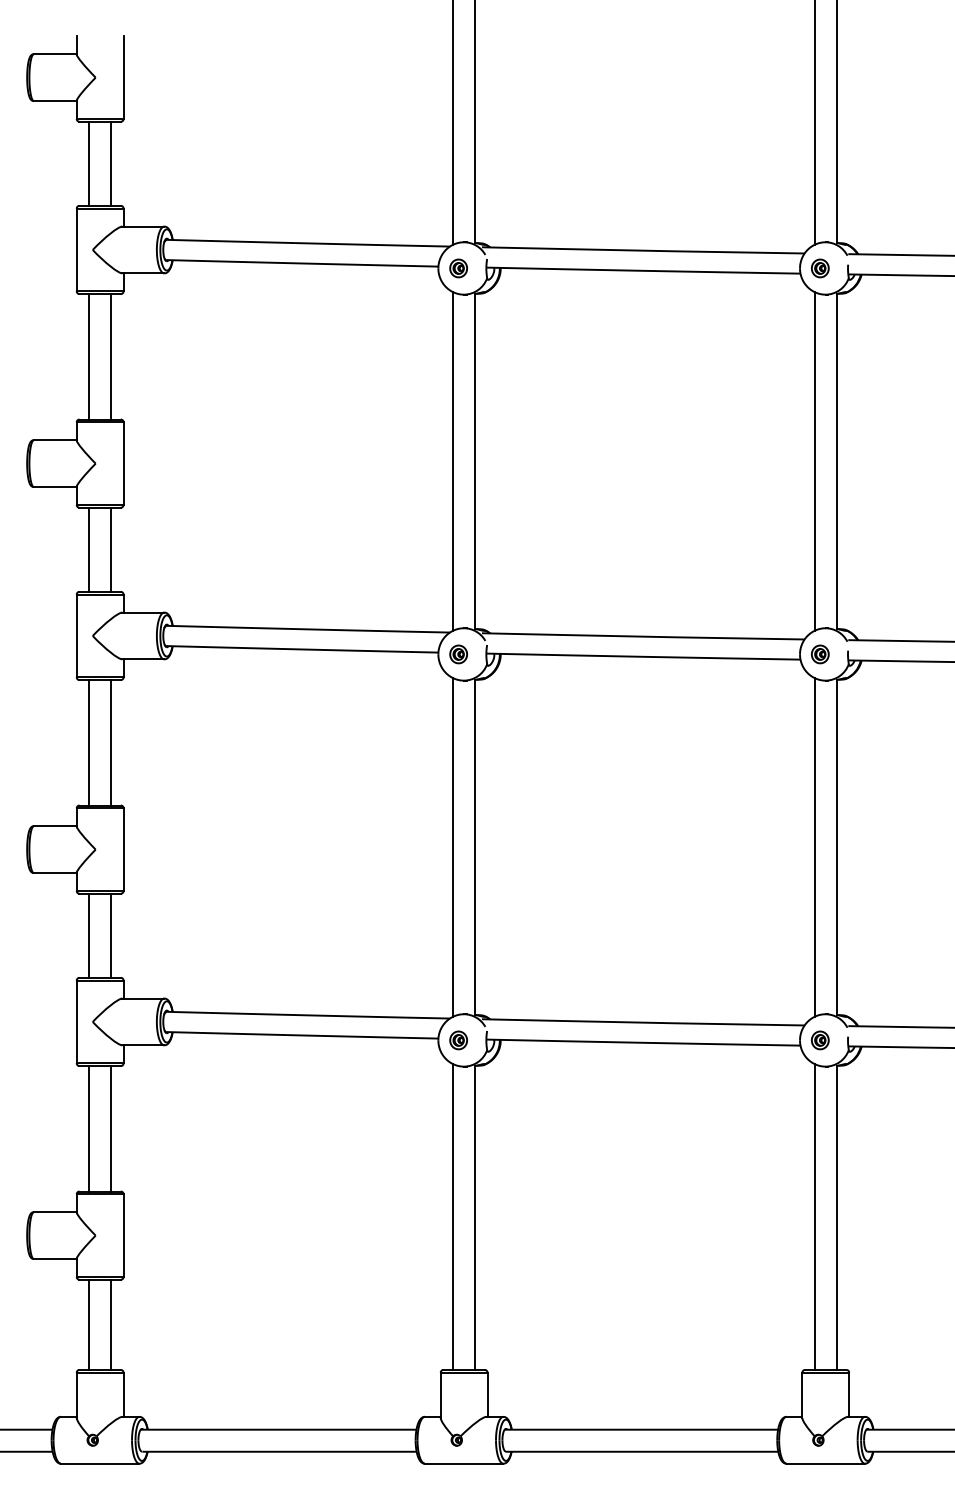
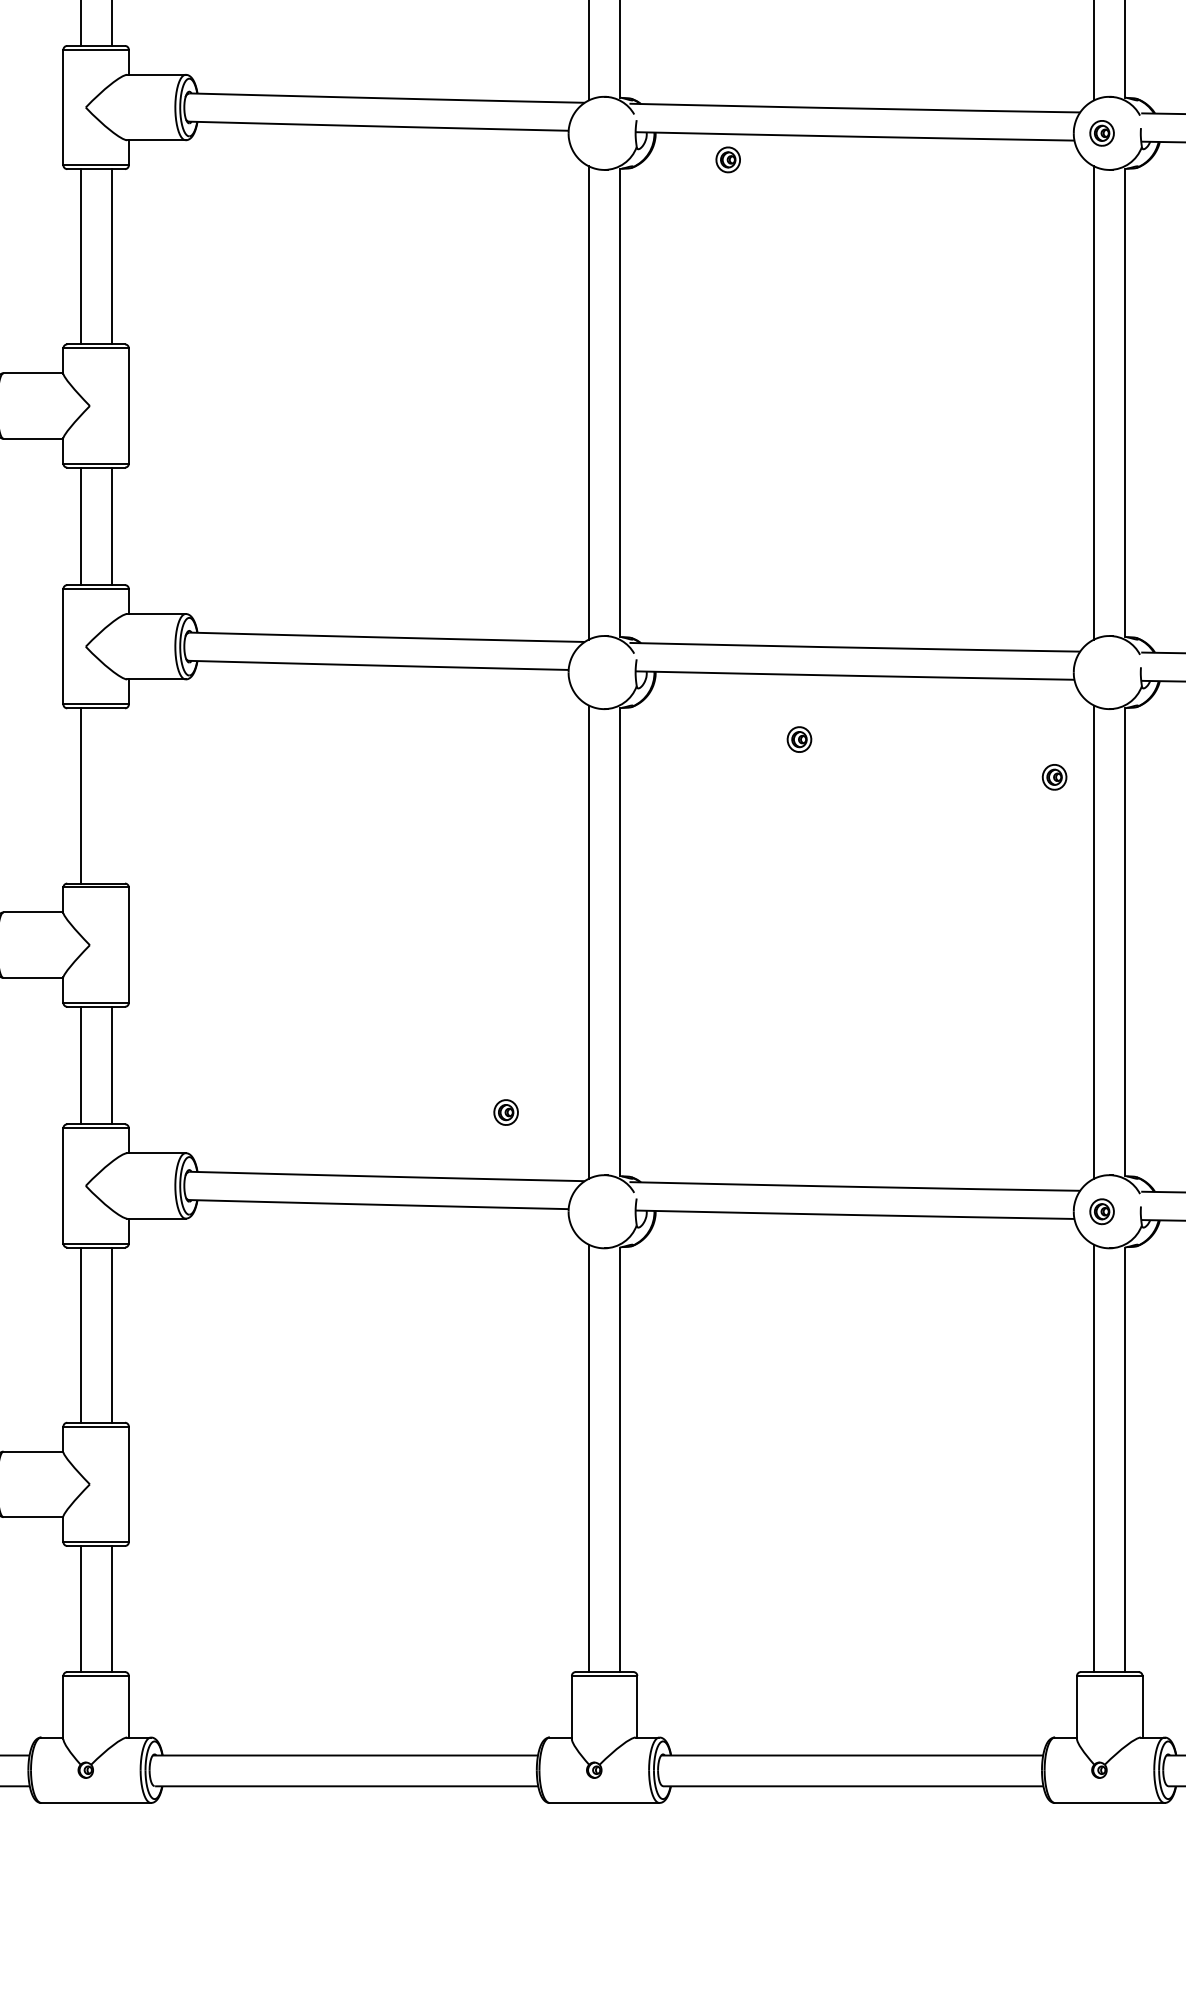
part: (458, 268) -> (728, 159), moved
part: (458, 654) -> (799, 739), moved
part: (820, 654) -> (1054, 777), moved
line: (111, 742) -> (111, 795), removed
part: (458, 1040) -> (505, 1112), moved

